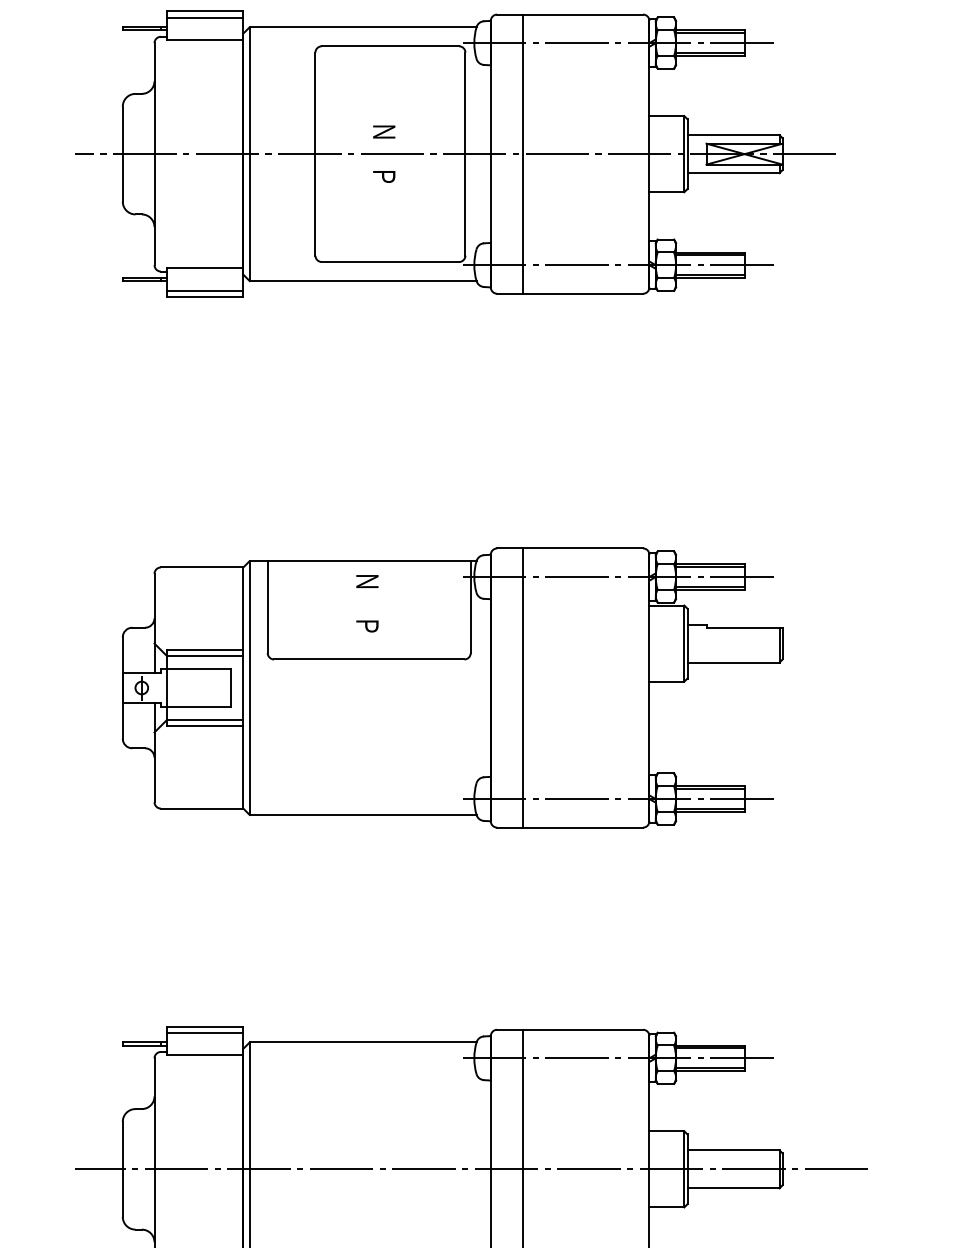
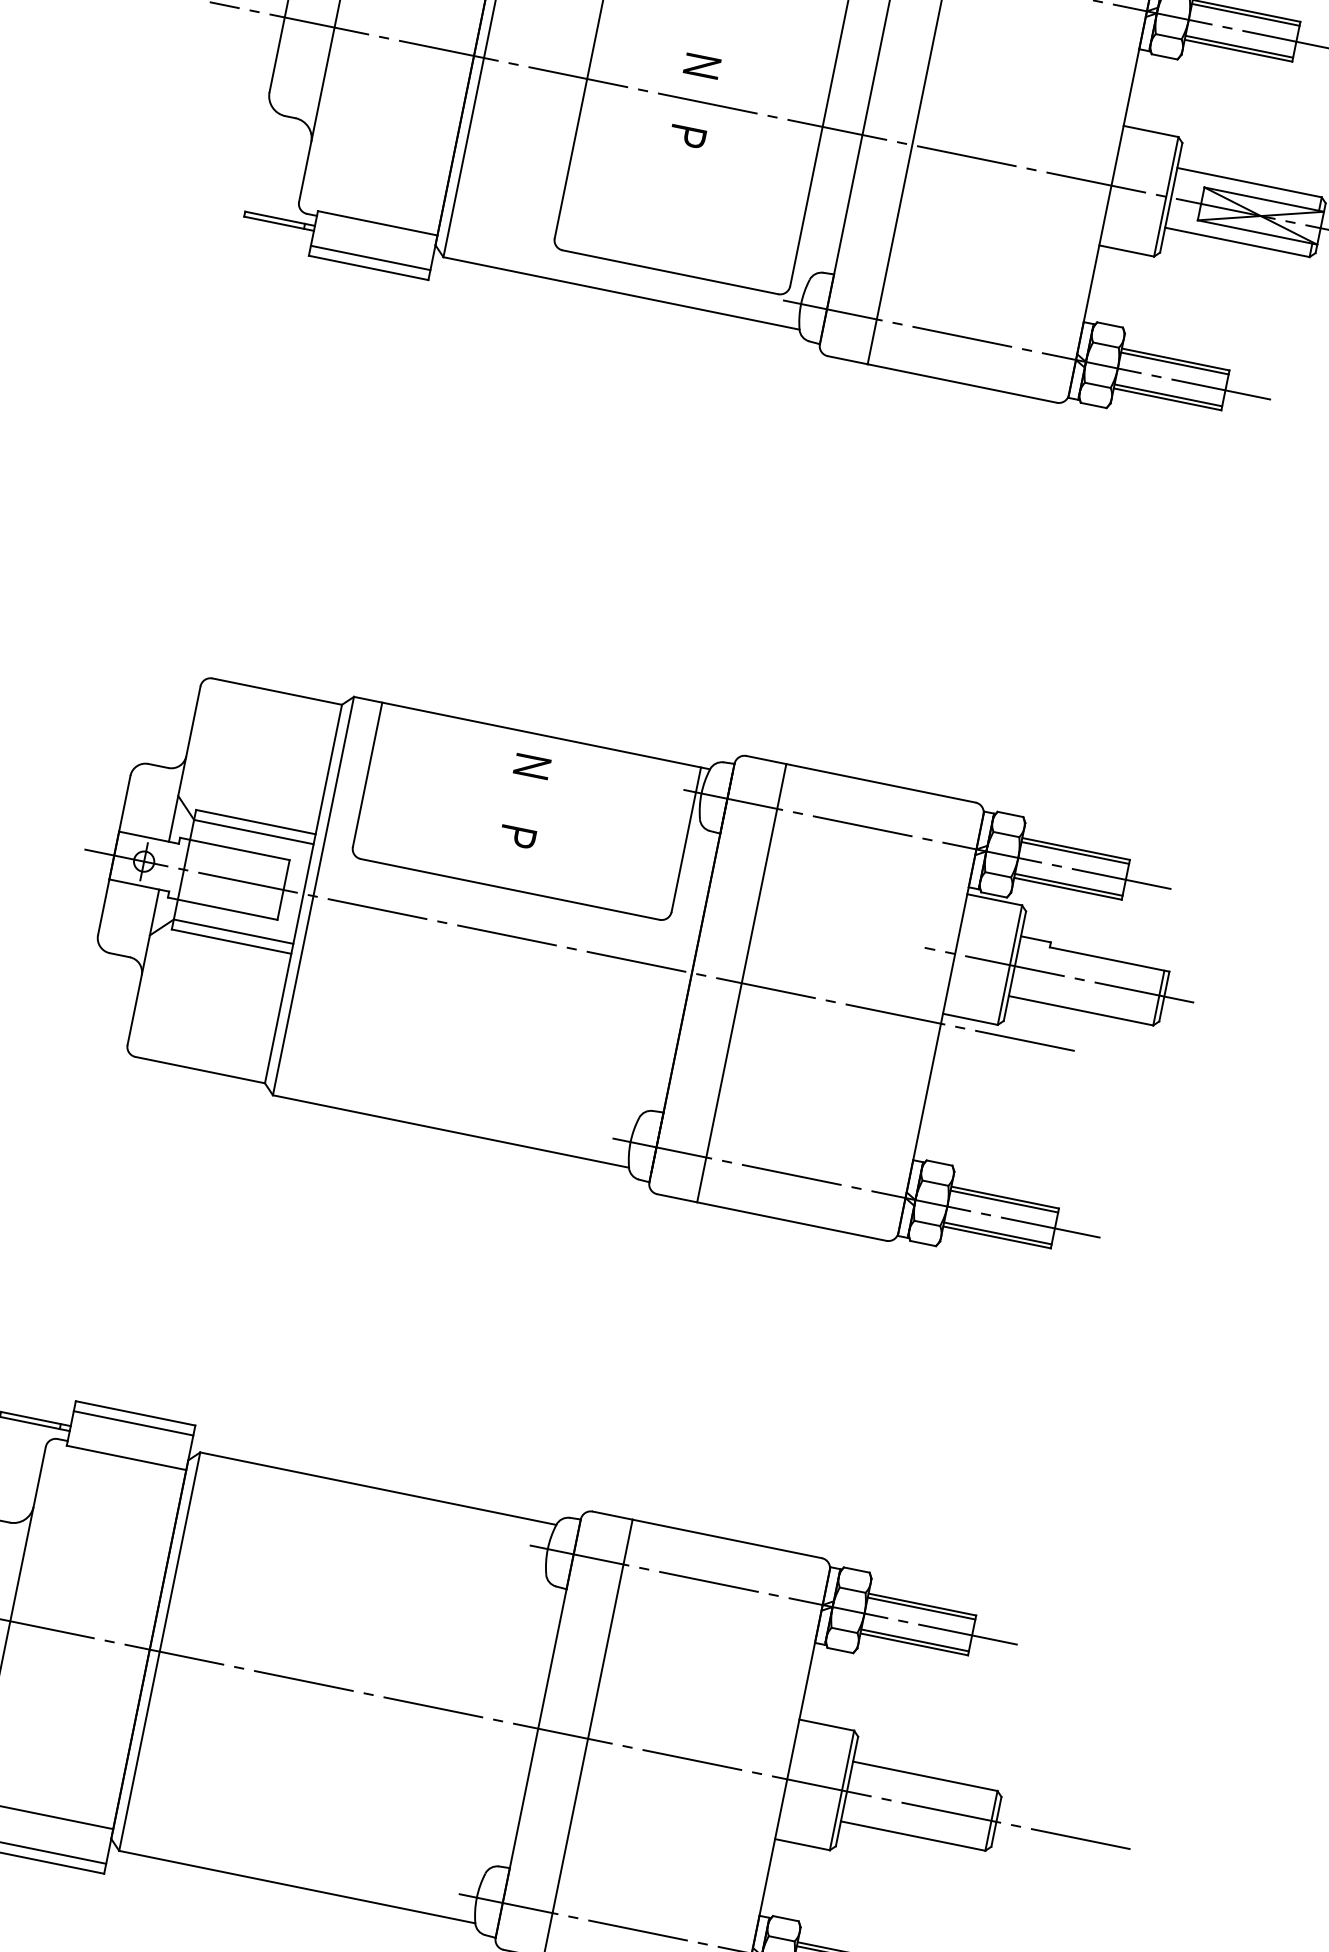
line: (715, 643) -> (1058, 974), added
line: (418, 688) -> (578, 950), added

